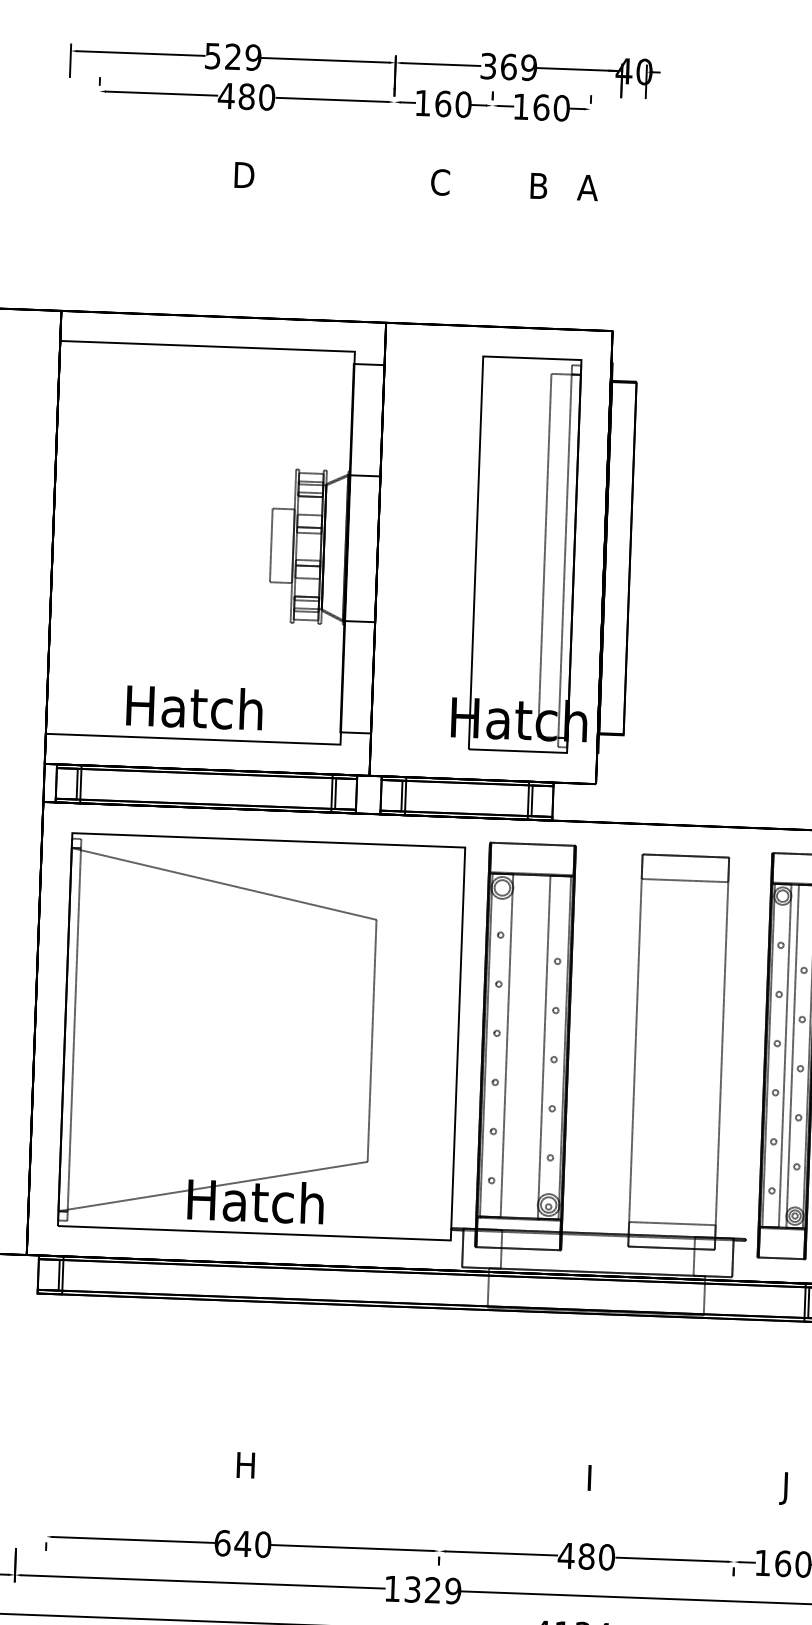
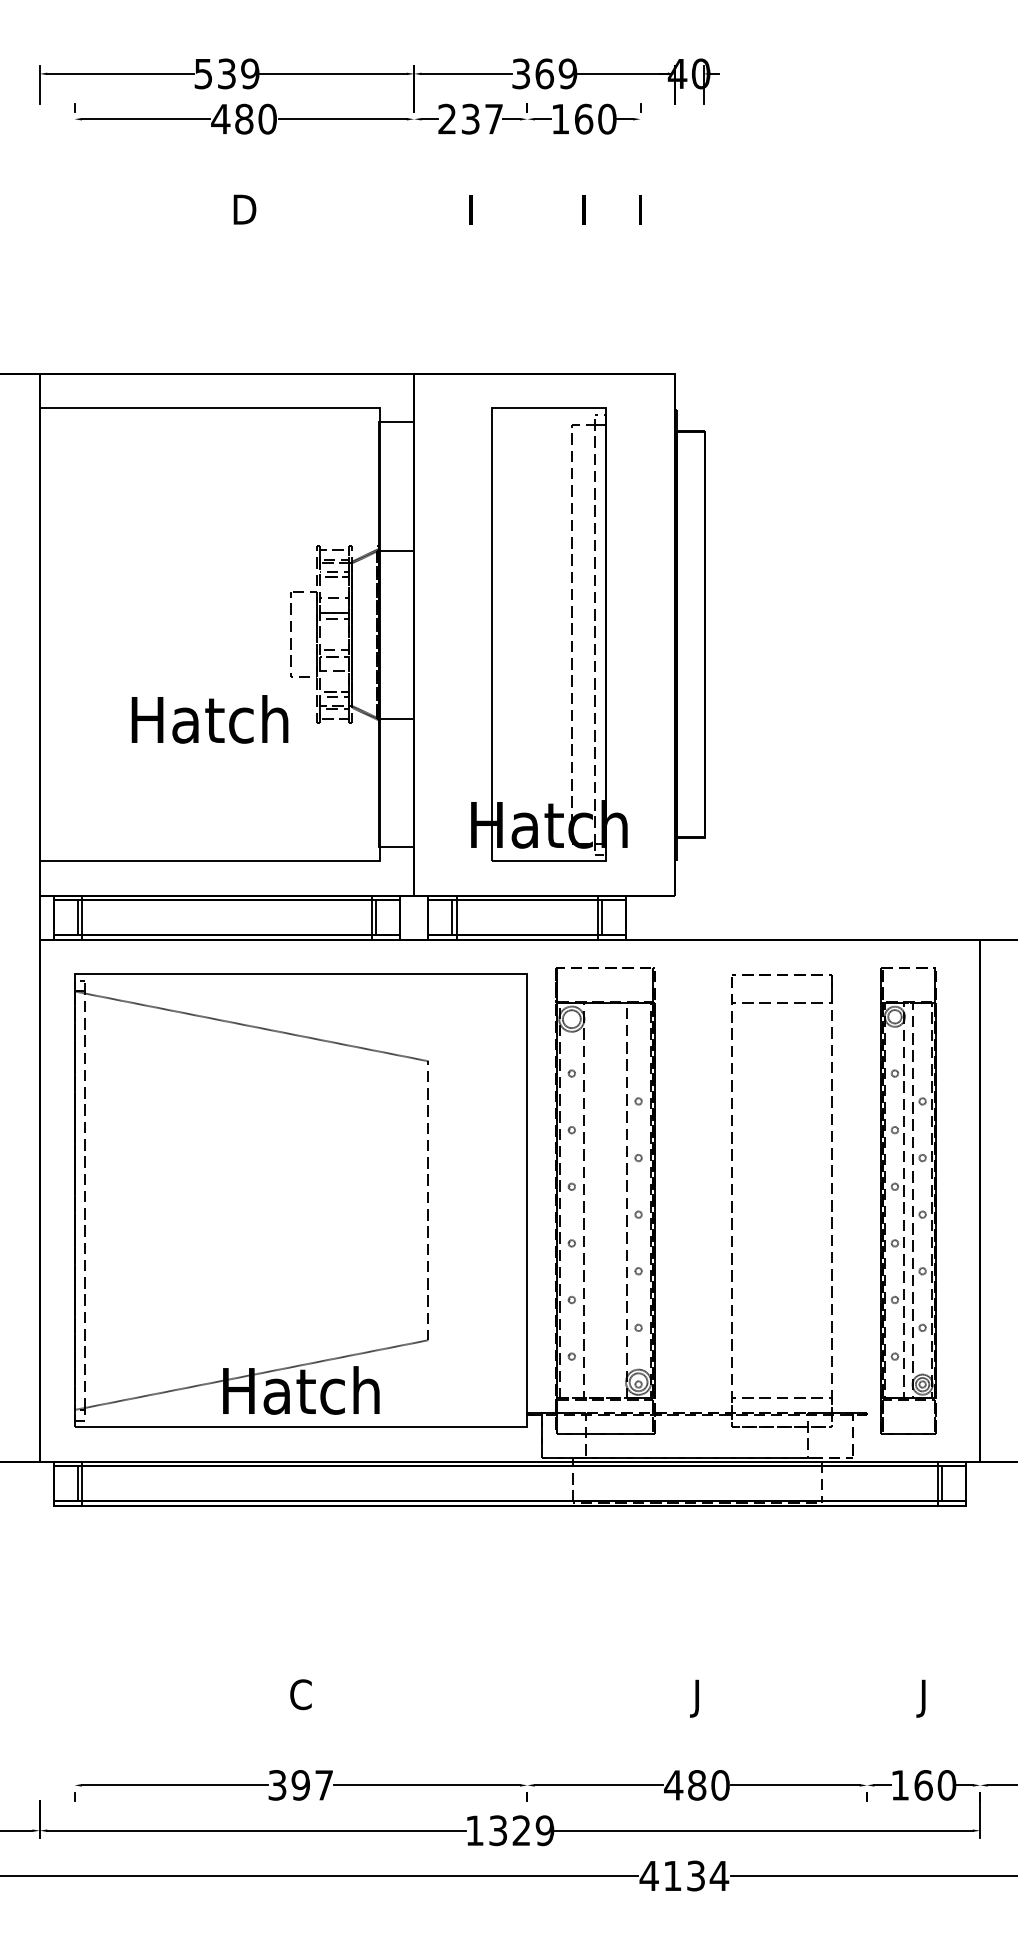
text: (232, 56) -> (226, 73), 529 -> 539
text: (443, 103) -> (470, 118), 160 -> 237
text: (440, 182) -> (470, 209), C -> I
text: (539, 185) -> (584, 209), B -> I
text: (587, 187) -> (640, 209), A -> I
part: (525, 554) -> (549, 634), moved
text: (194, 707) -> (209, 719), moved
text: (245, 1465) -> (300, 1694), H -> C
text: (587, 1481) -> (694, 1698), I -> J
text: (242, 1544) -> (300, 1785), 640 -> 397

